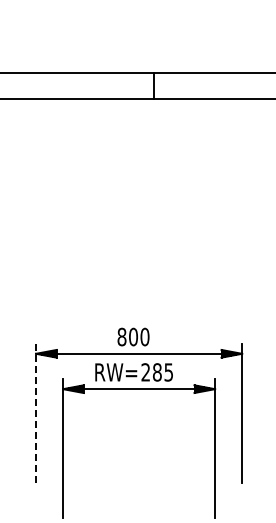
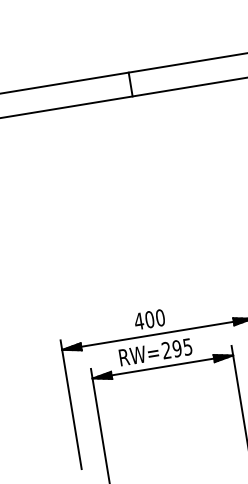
text: (121, 336) -> (138, 320), 800 -> 400
text: (156, 372) -> (176, 348), 285 -> 295
line: (36, 413) -> (71, 405), dashed -> solid

